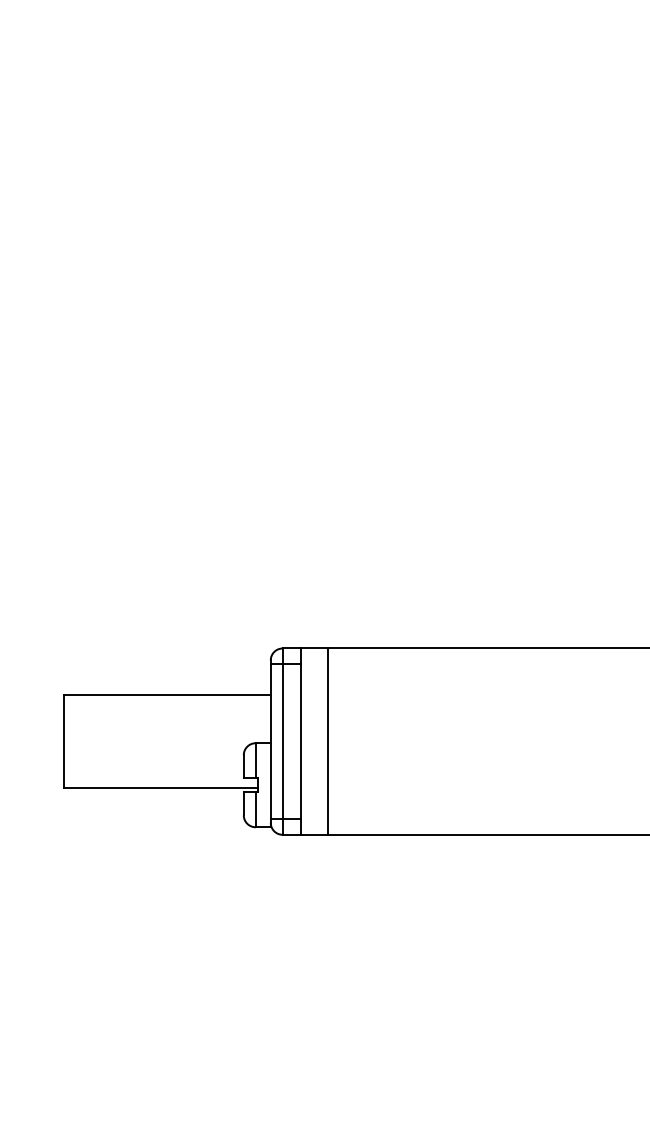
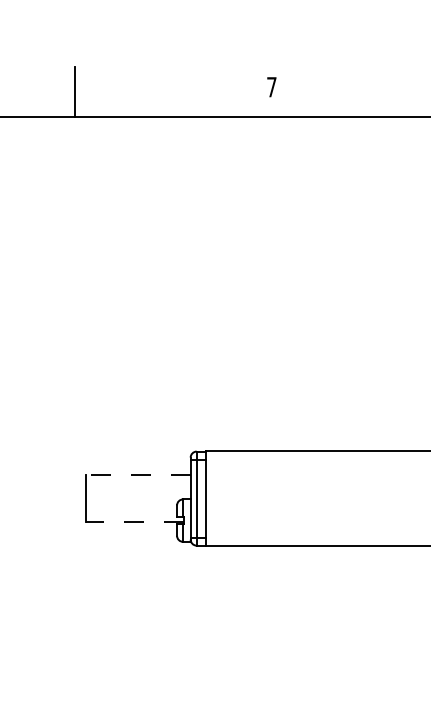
line: (165, 695) -> (137, 475), solid -> dashed
line: (327, 741) -> (219, 498), removed
line: (161, 786) -> (135, 521), solid -> dashed

